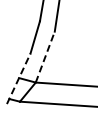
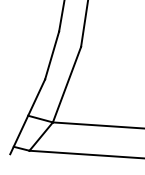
line: (45, 56) -> (67, 83), dashed -> solid
line: (18, 78) -> (27, 116), dashed -> solid

